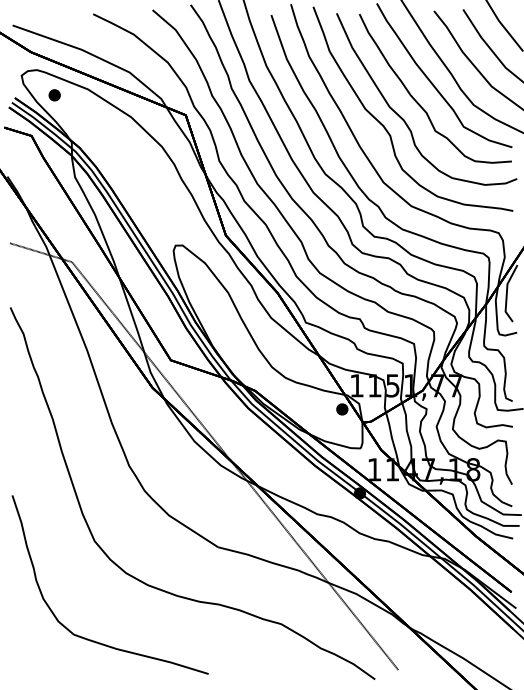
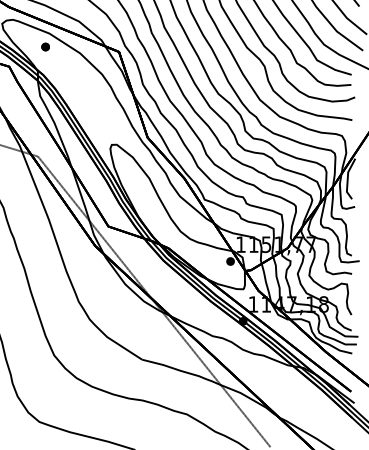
part: (54, 95) -> (45, 47), moved

